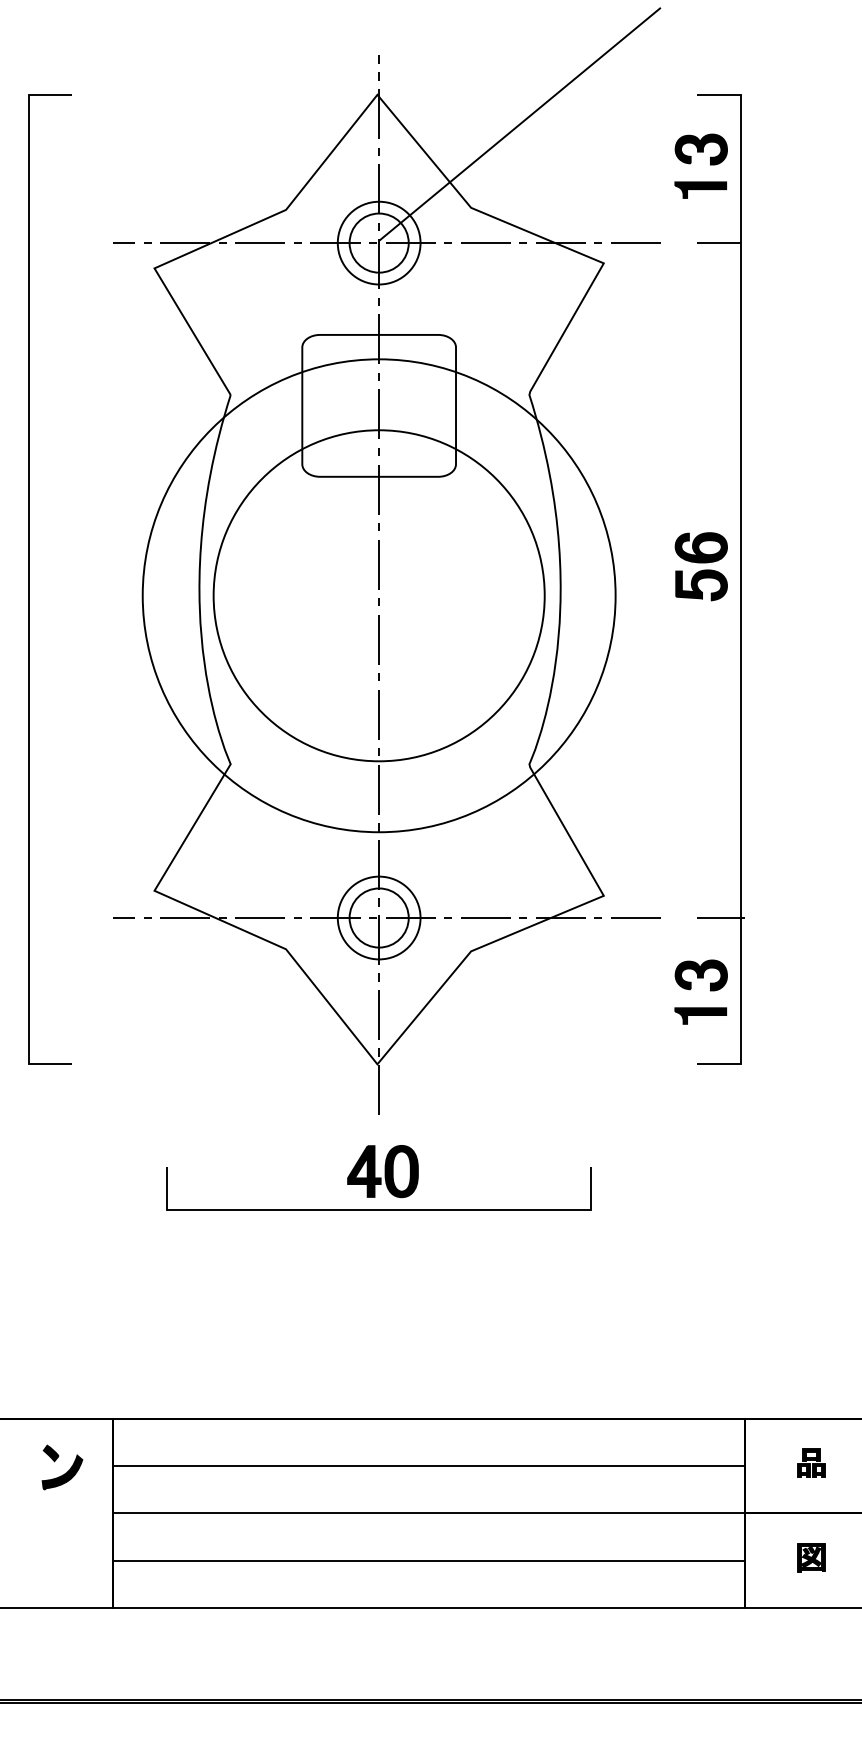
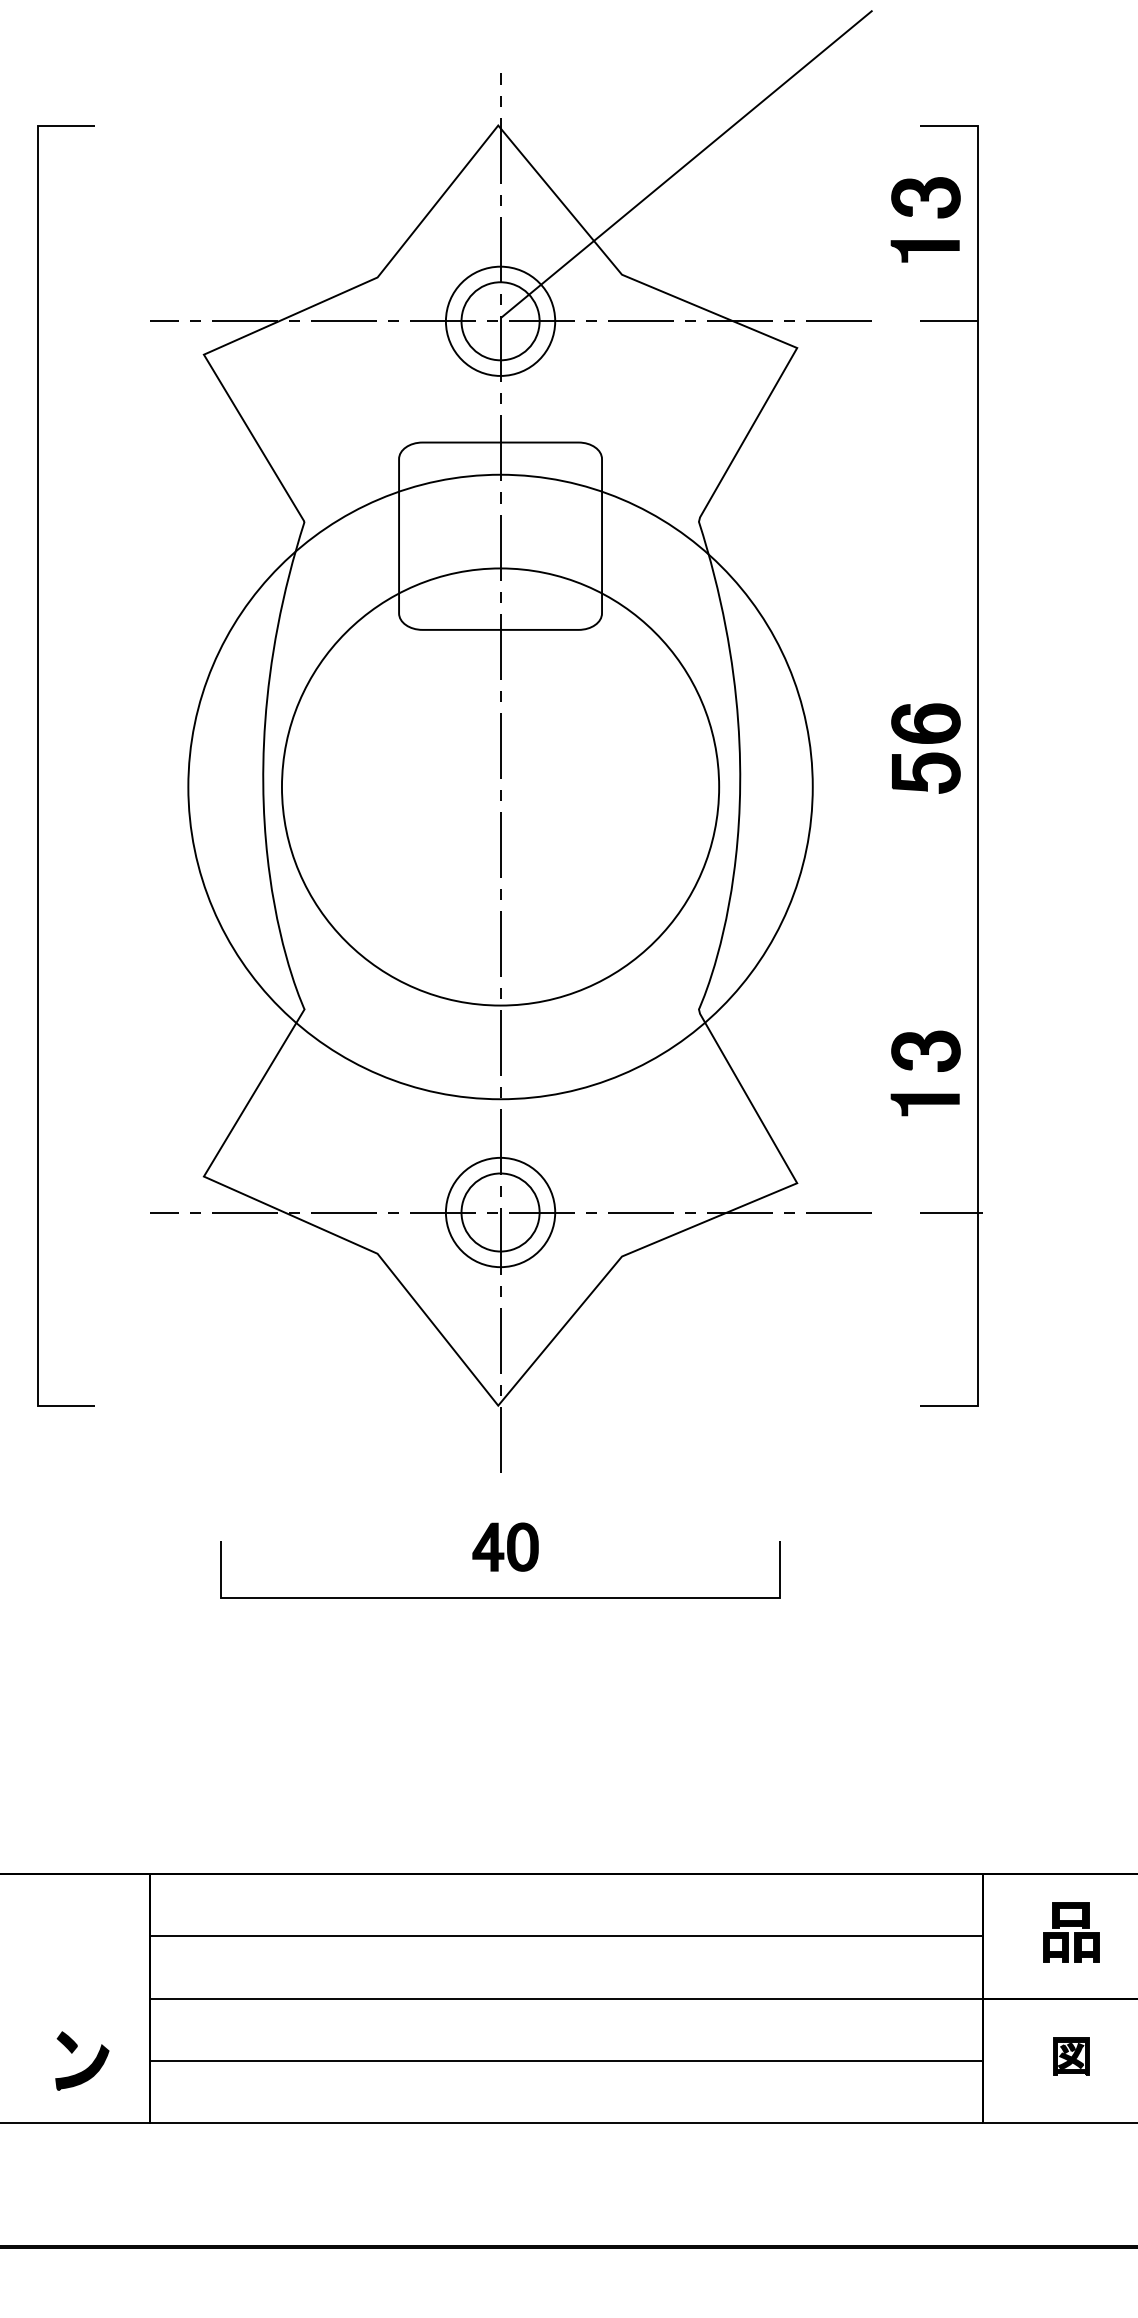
part: (710, 990) -> (937, 1071), moved
part: (382, 1170) -> (505, 1546), size x0.7
part: (811, 1463) -> (1071, 1932), size x1.6
part: (67, 1471) -> (88, 2066), moved

